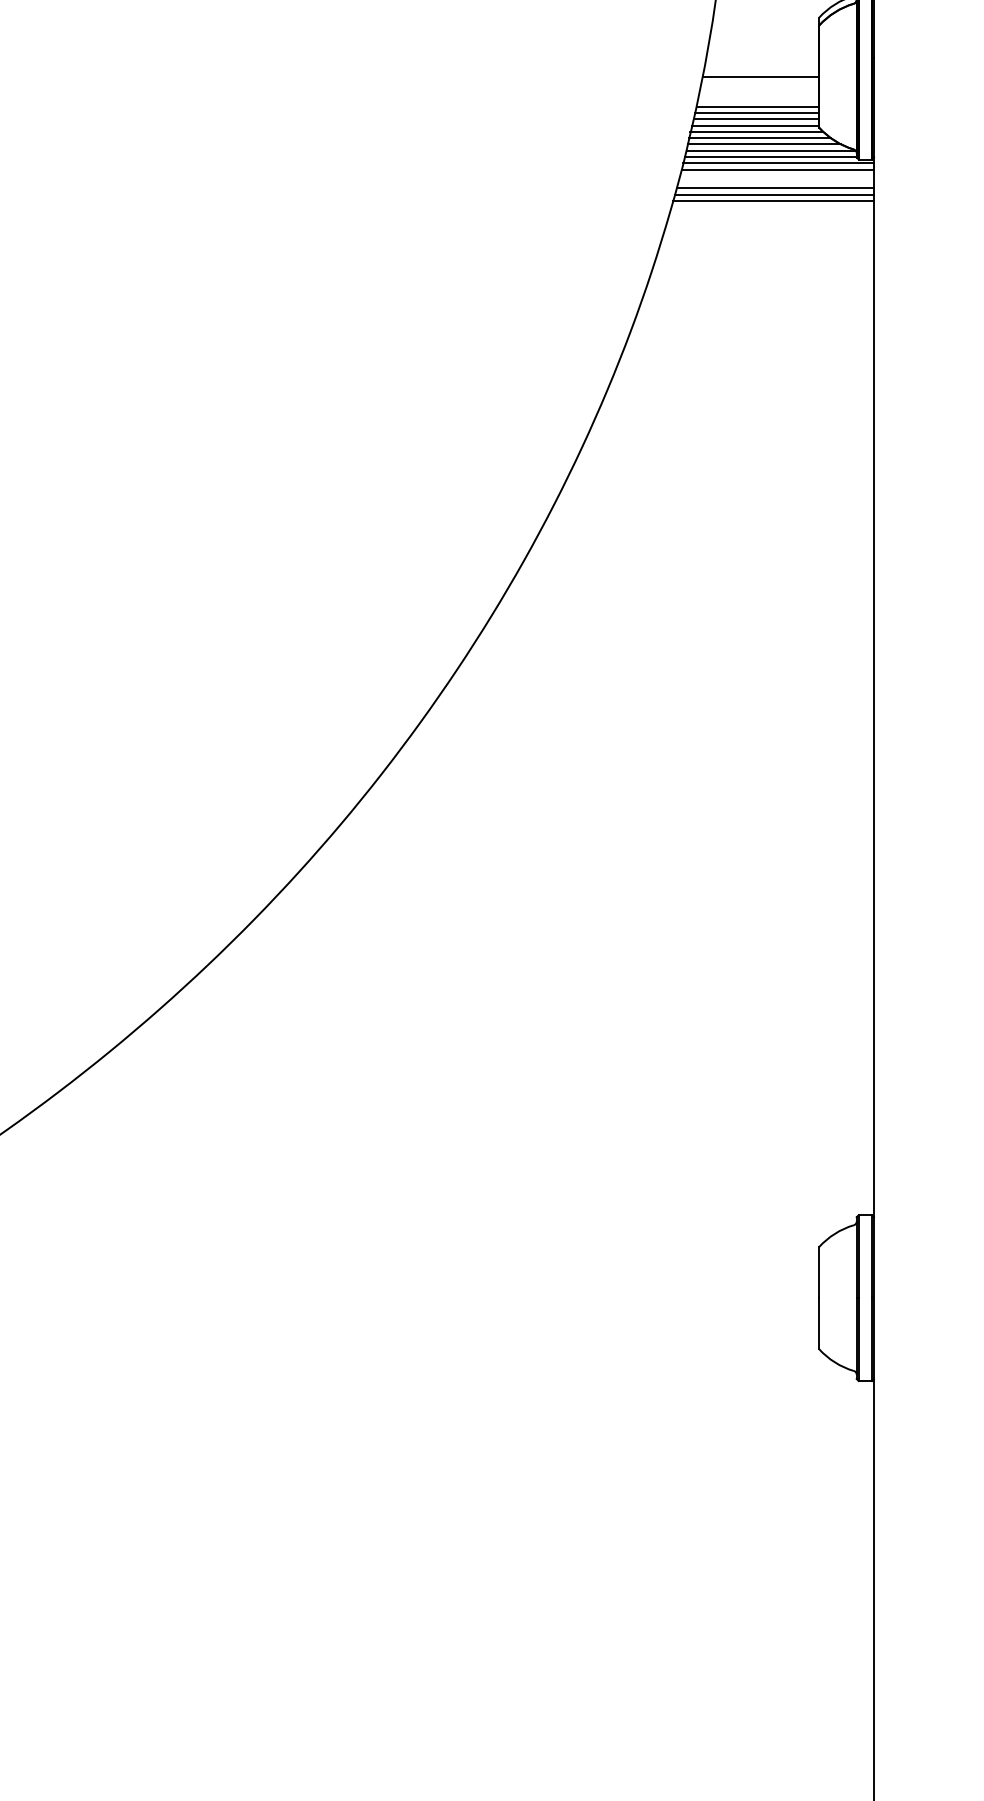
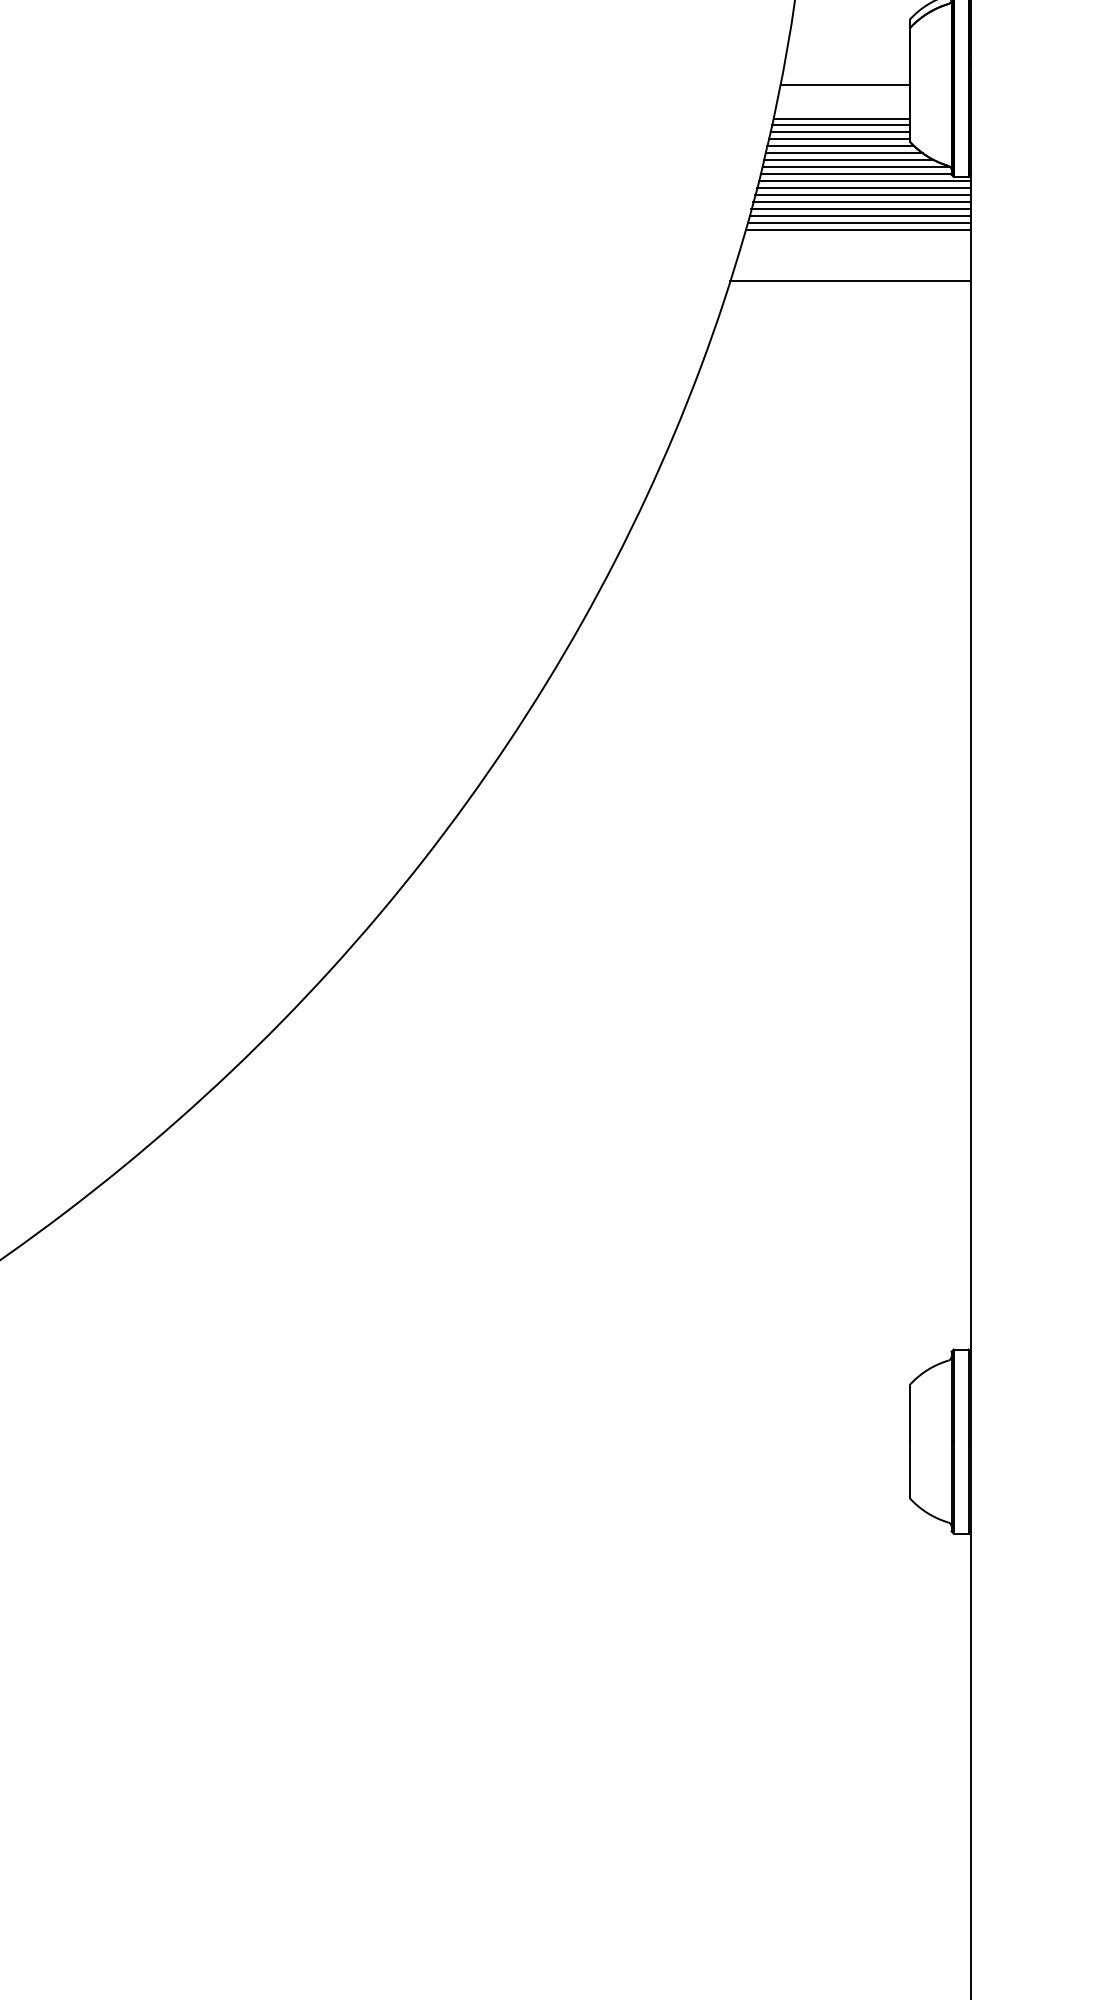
line: (776, 175) -> (862, 194), added
line: (775, 182) -> (861, 202), added
line: (772, 207) -> (858, 230), added
line: (765, 252) -> (850, 280), added

